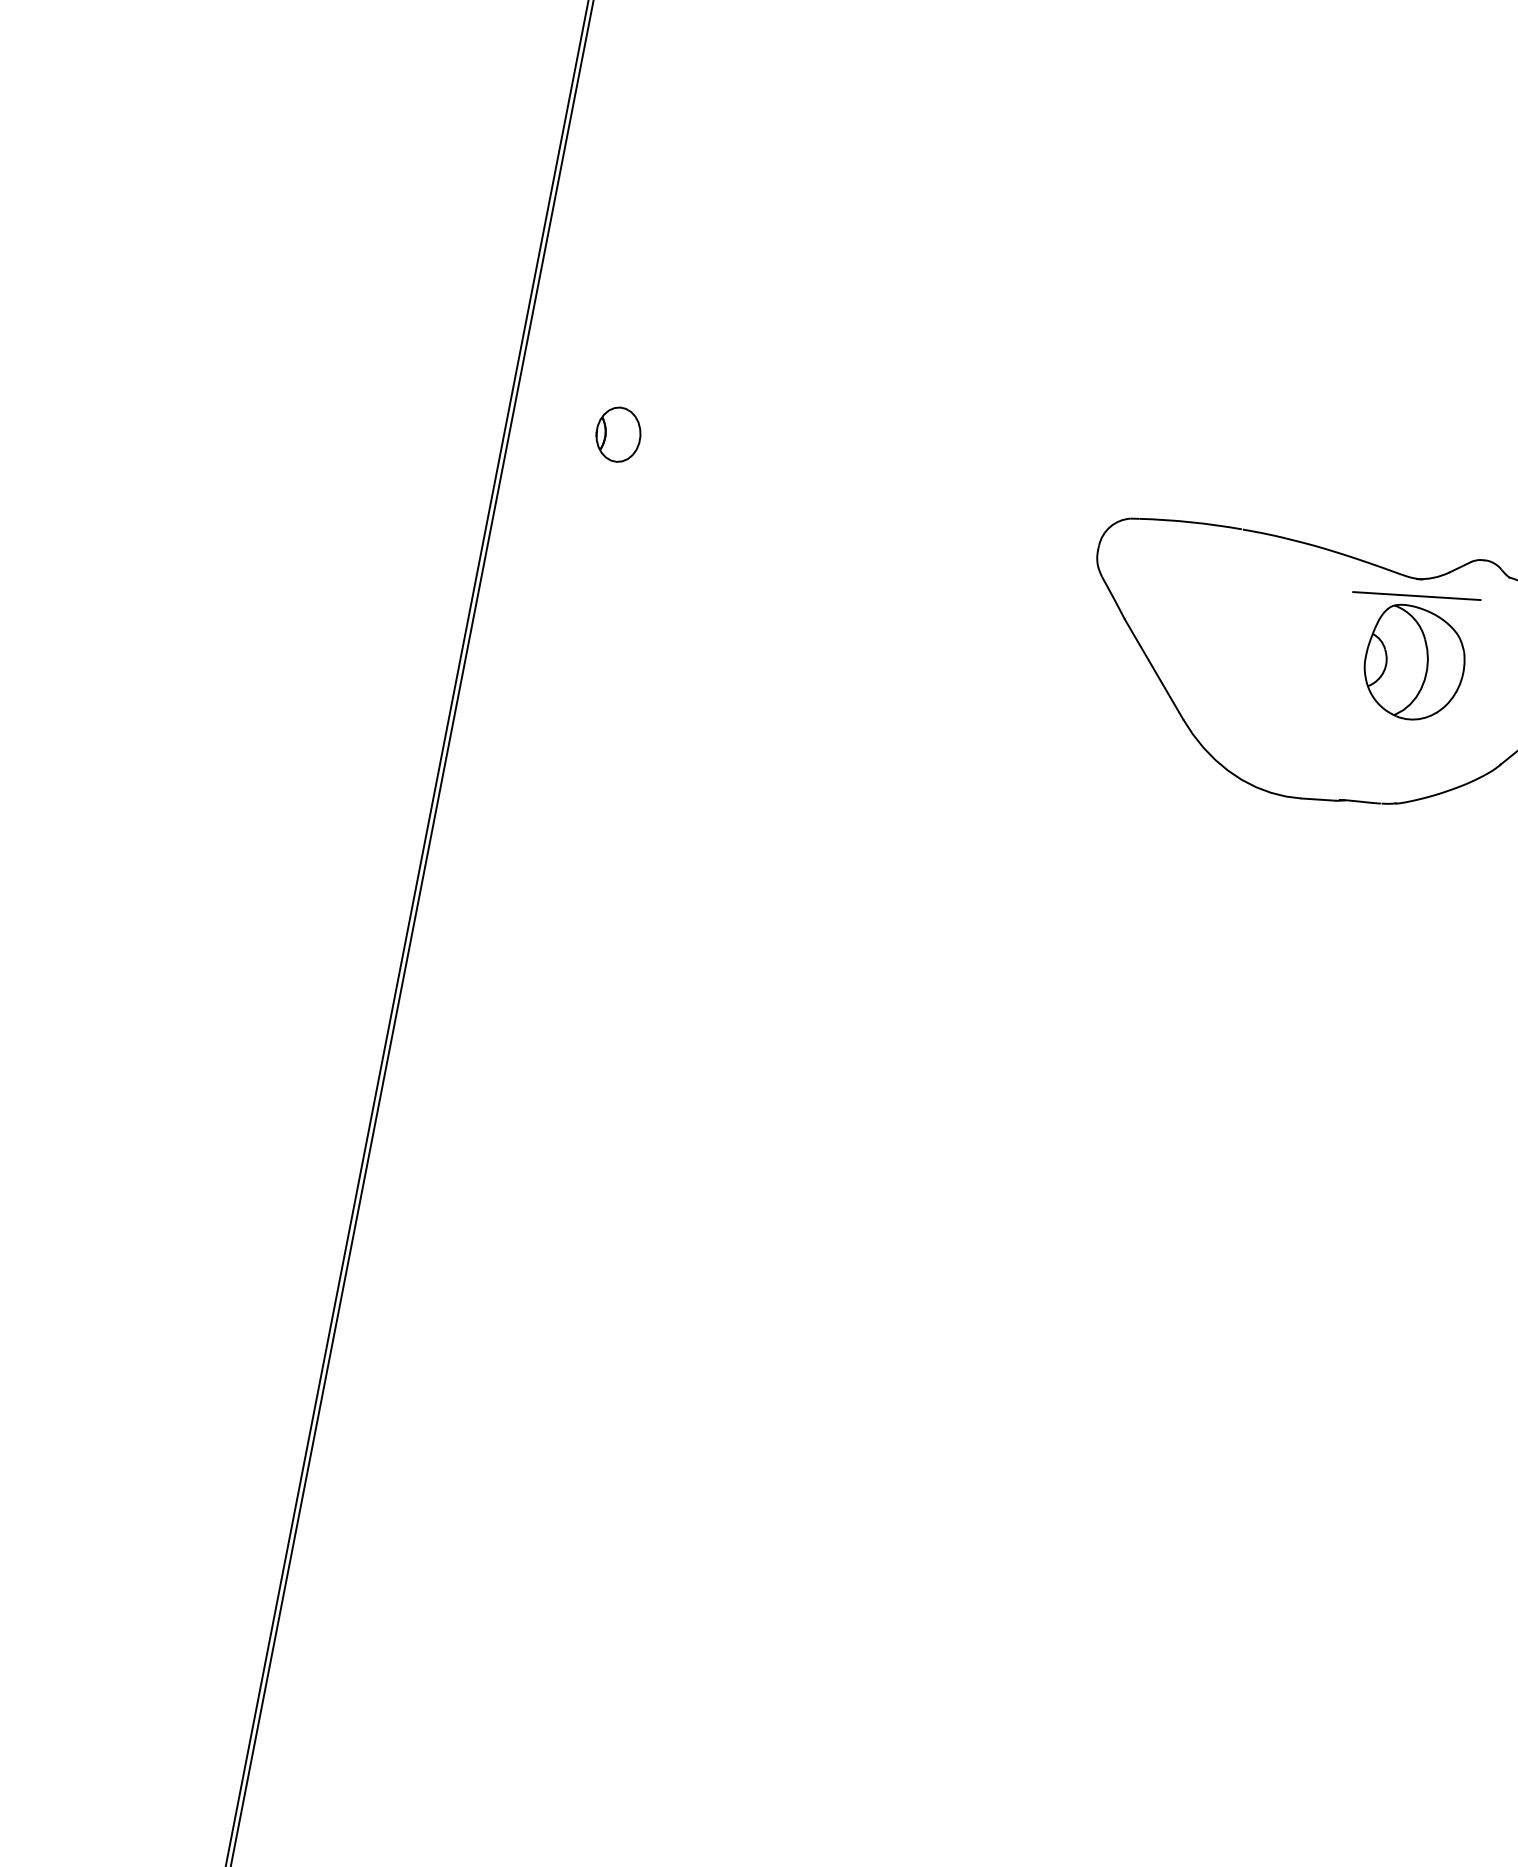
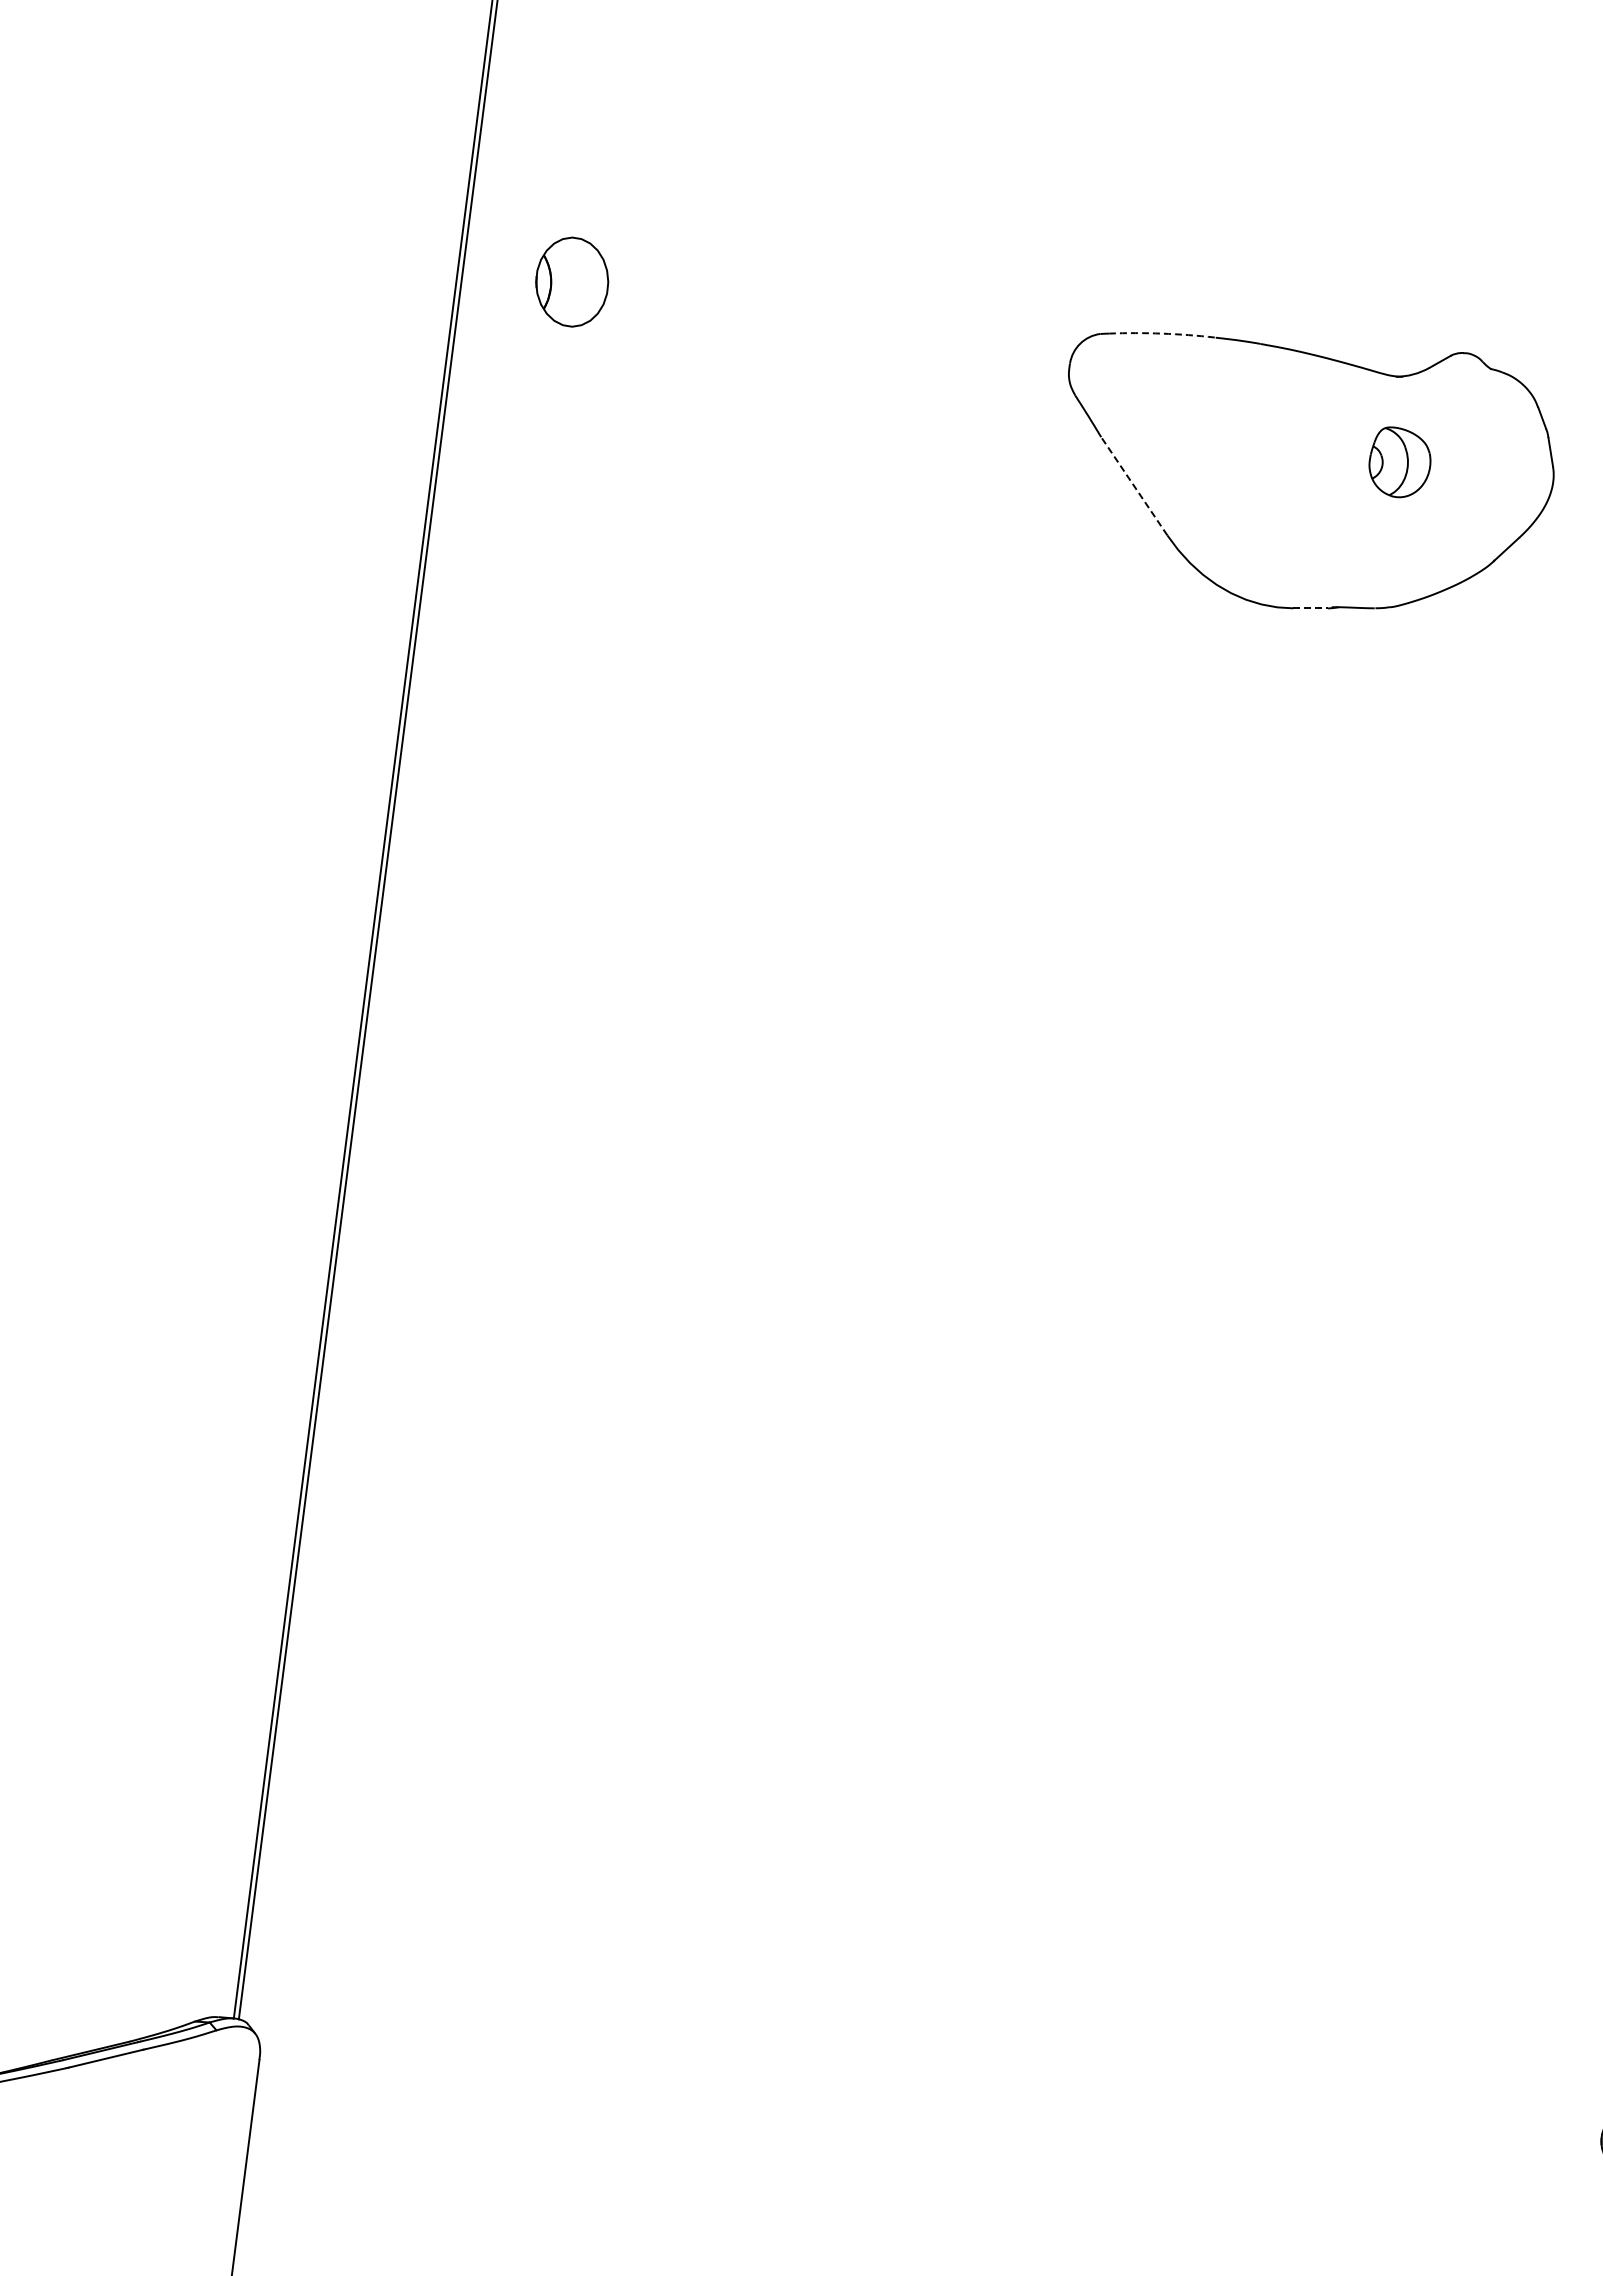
part: (617, 434) -> (571, 281), size x1.6
arc: (1191, 522) -> (1162, 333), solid -> dashed
line: (1416, 595) -> (1397, 393), removed
part: (1414, 662) -> (1399, 462), size x0.6
line: (1154, 668) -> (1134, 485), solid -> dashed
line: (1319, 799) -> (1311, 608), solid -> dashed

